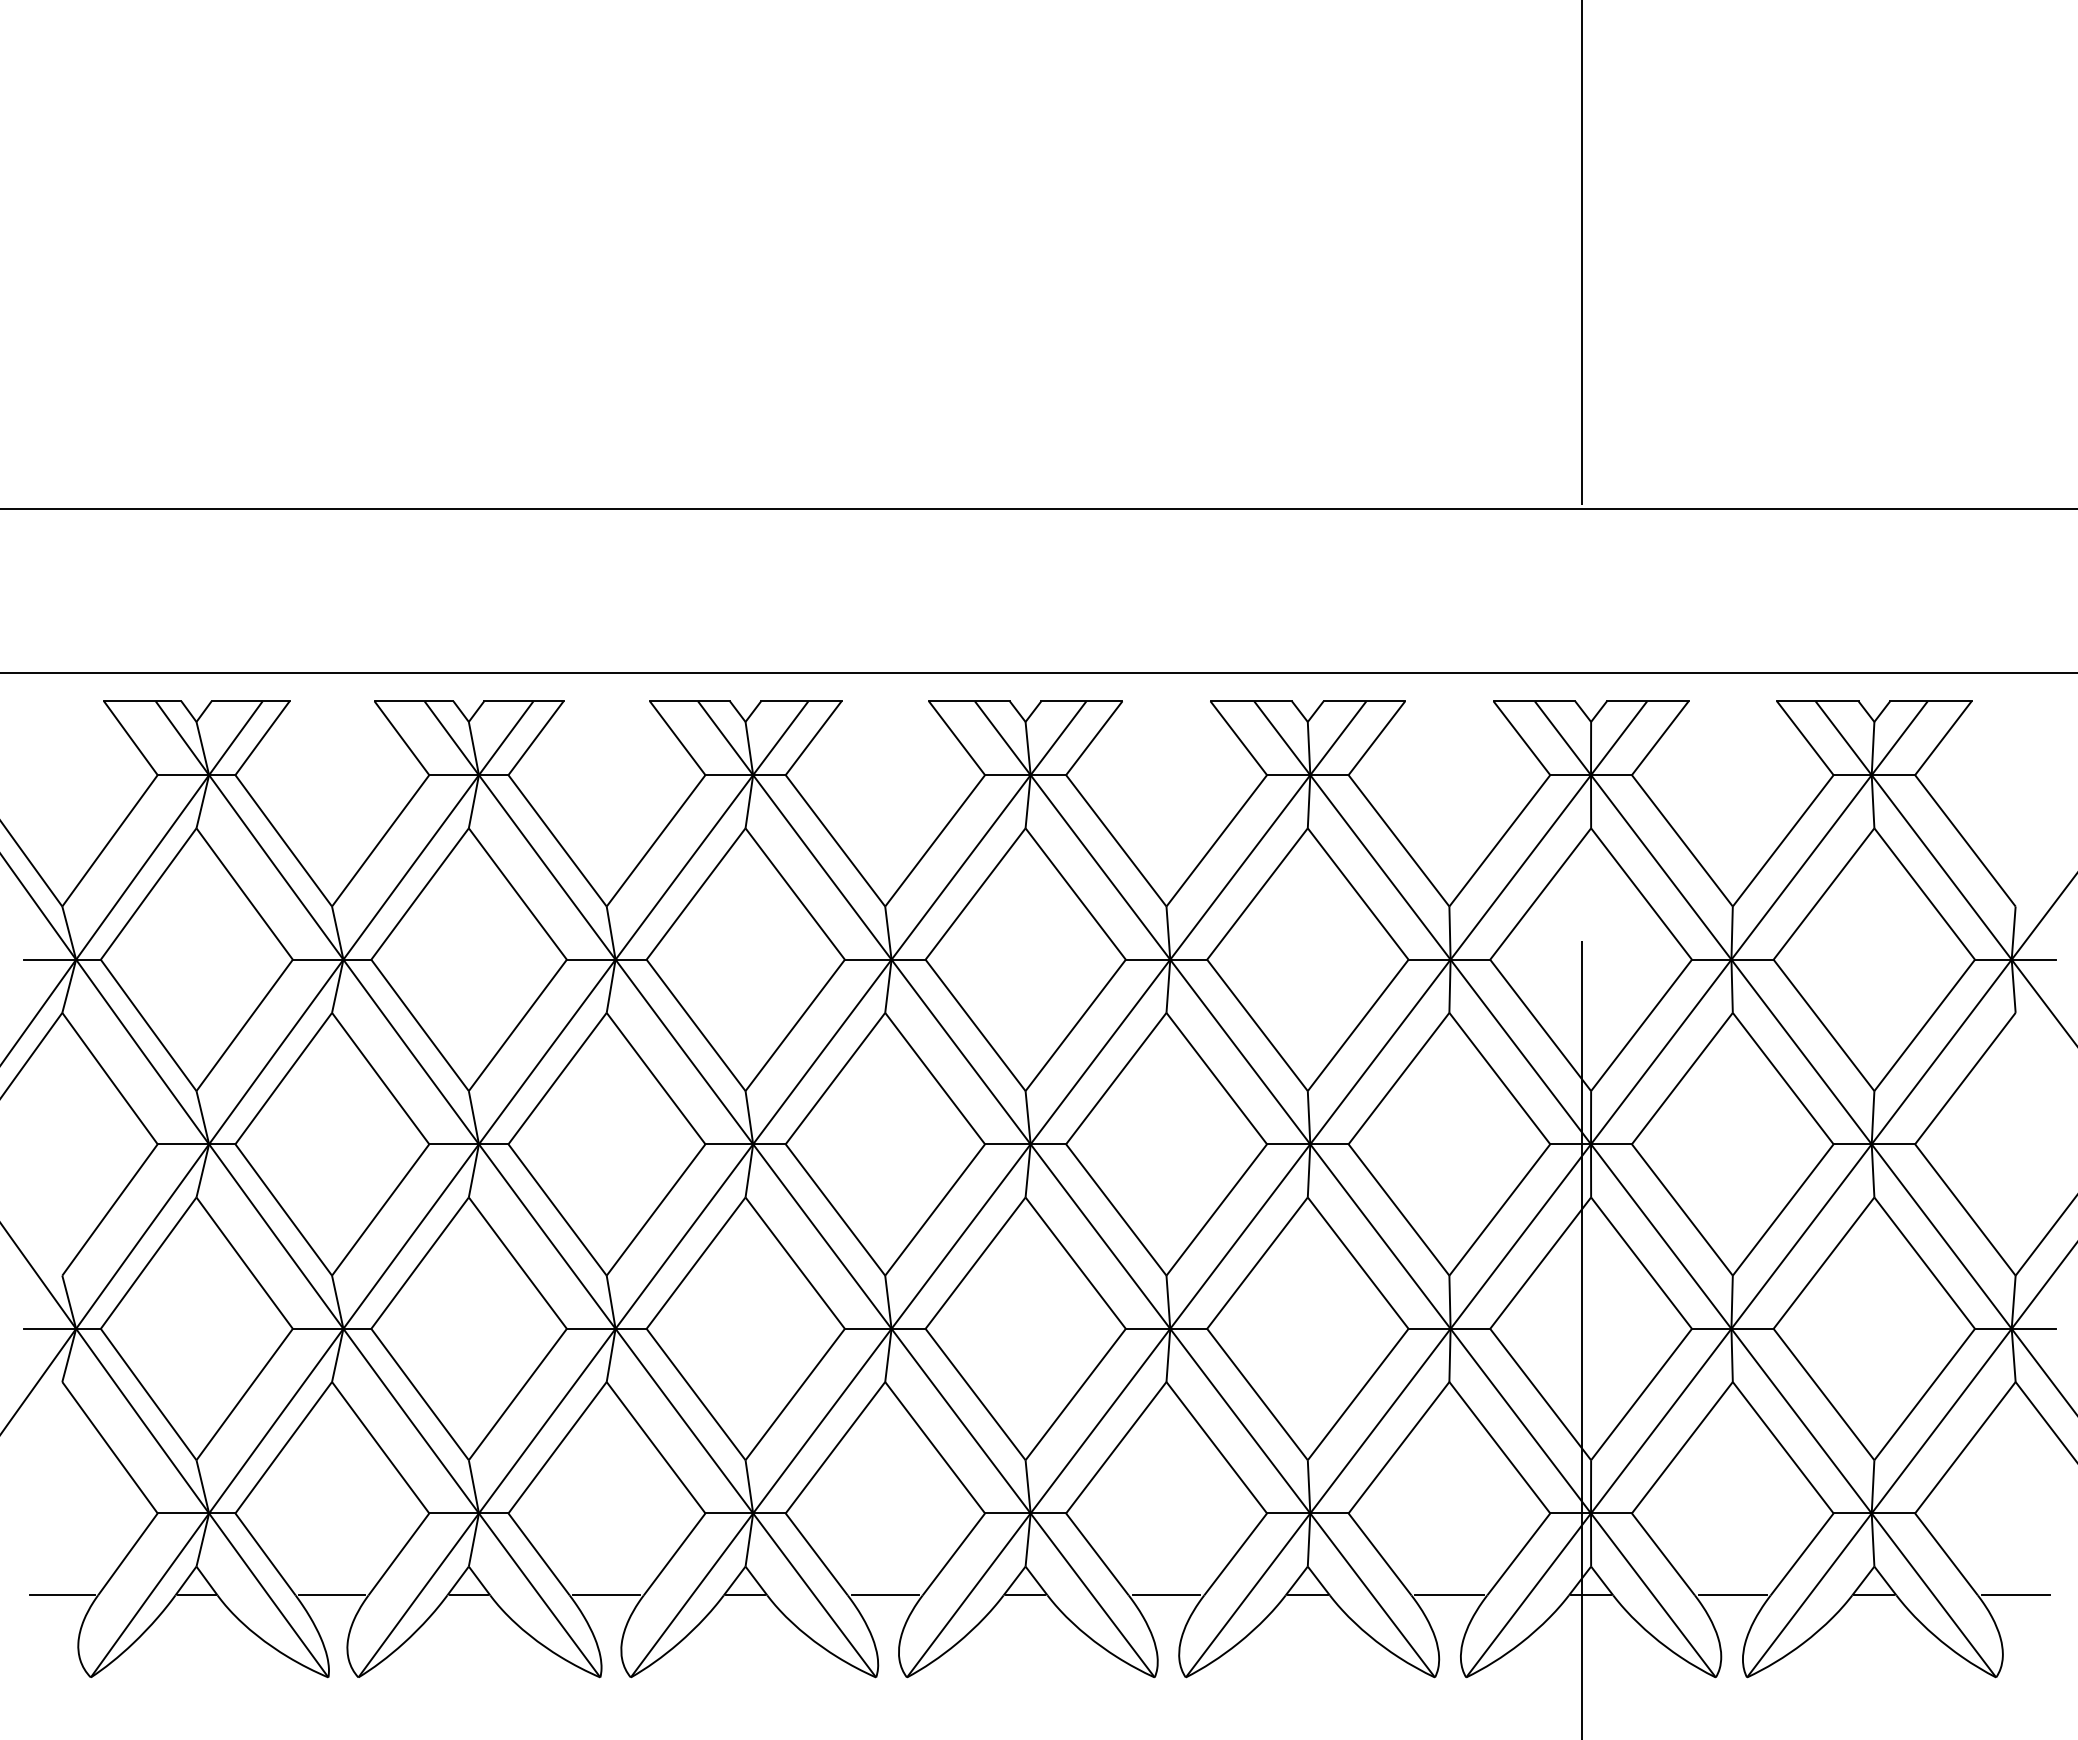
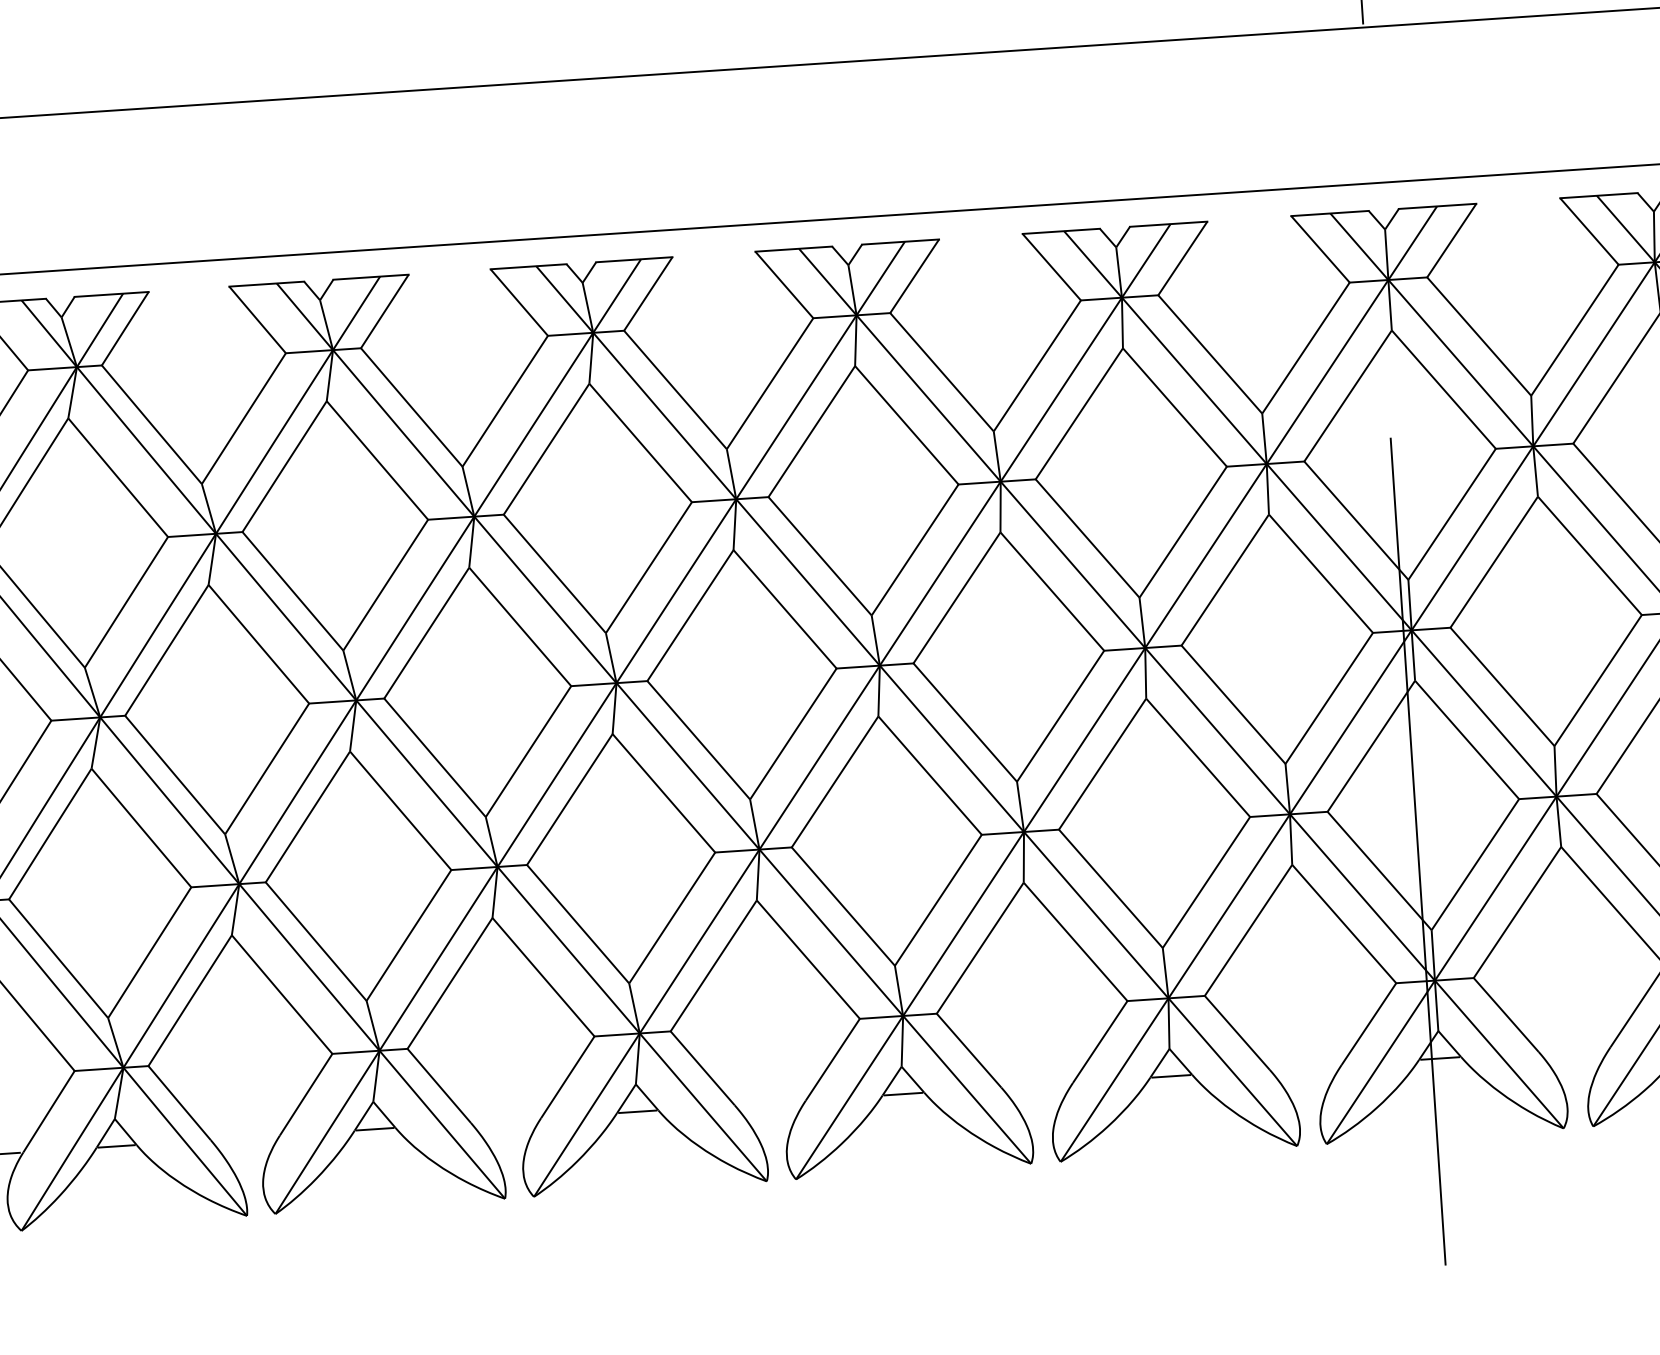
line: (331, 1595) -> (244, 1137), removed
line: (606, 1595) -> (505, 1120), removed
line: (884, 1595) -> (769, 1103), removed
line: (1166, 1595) -> (1037, 1085), removed
line: (1449, 1595) -> (1305, 1067), removed
line: (1732, 1595) -> (1574, 1049), removed

